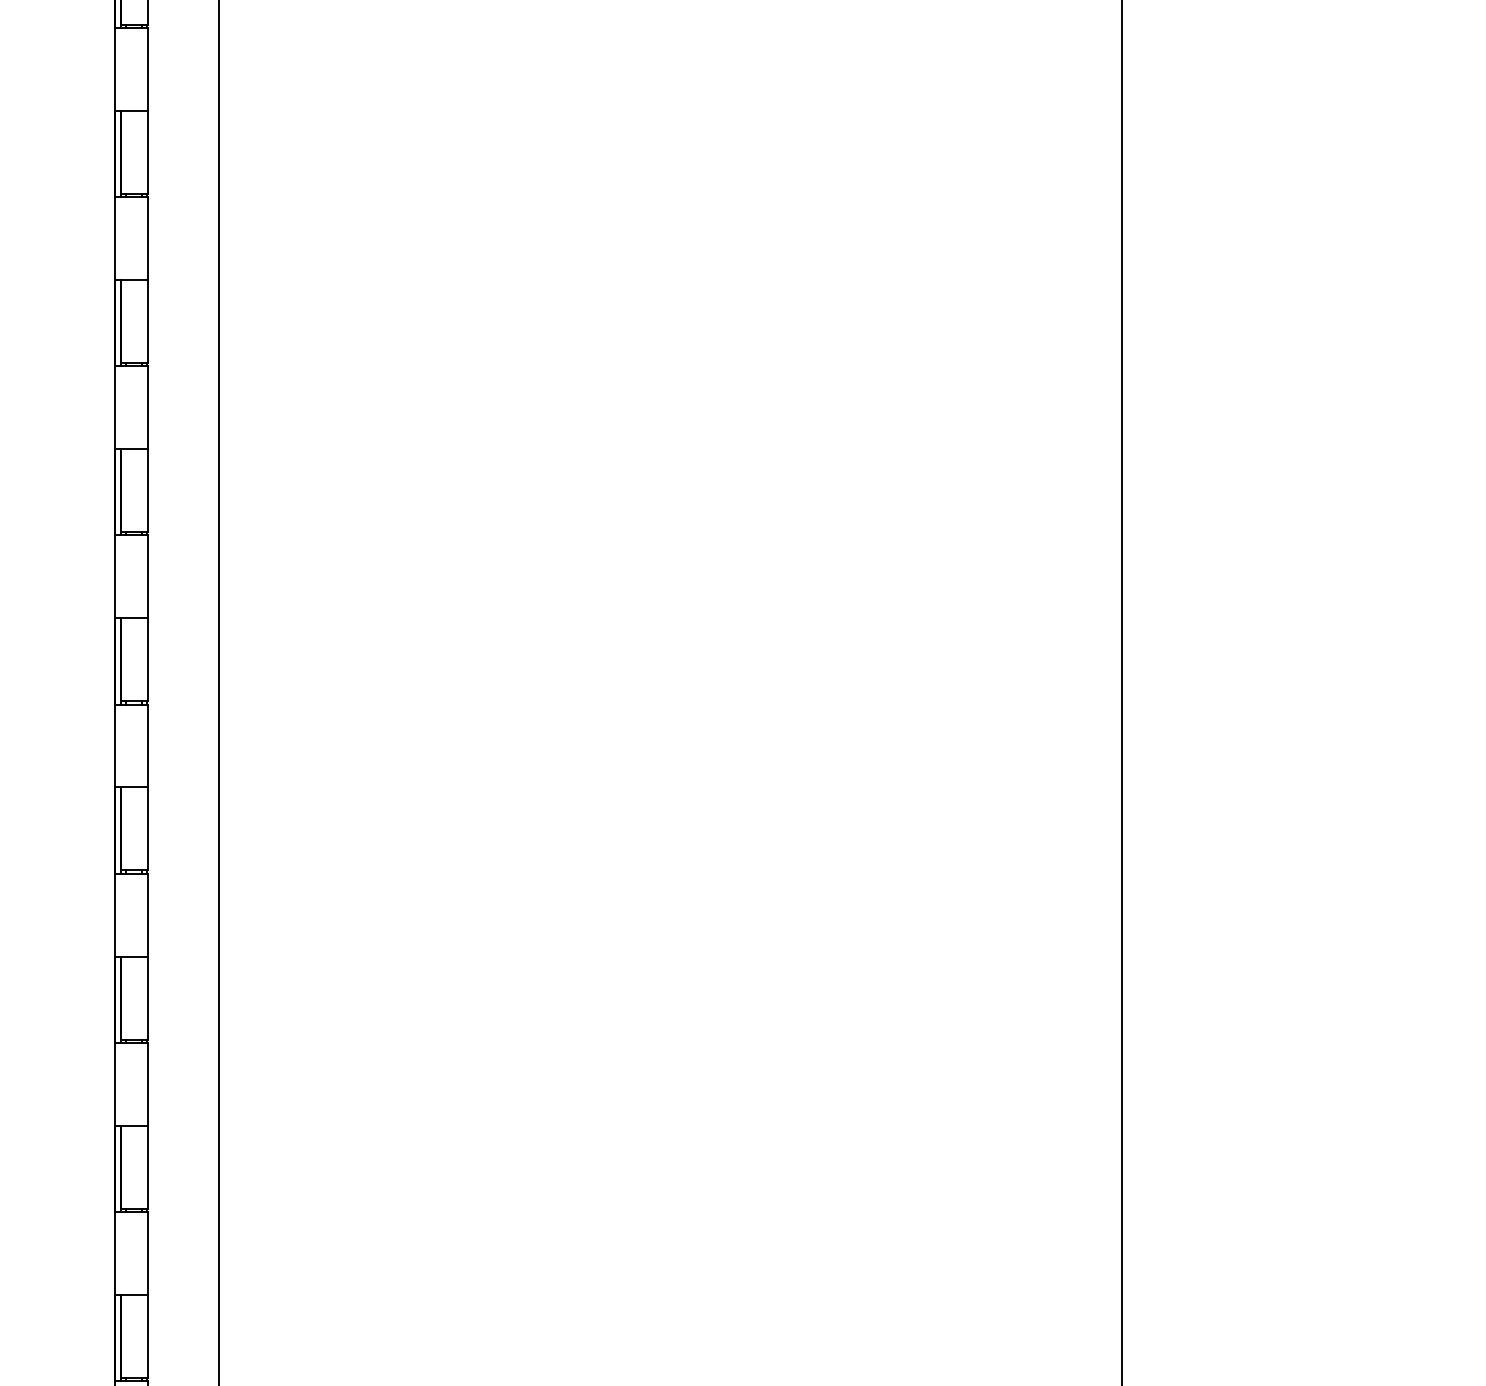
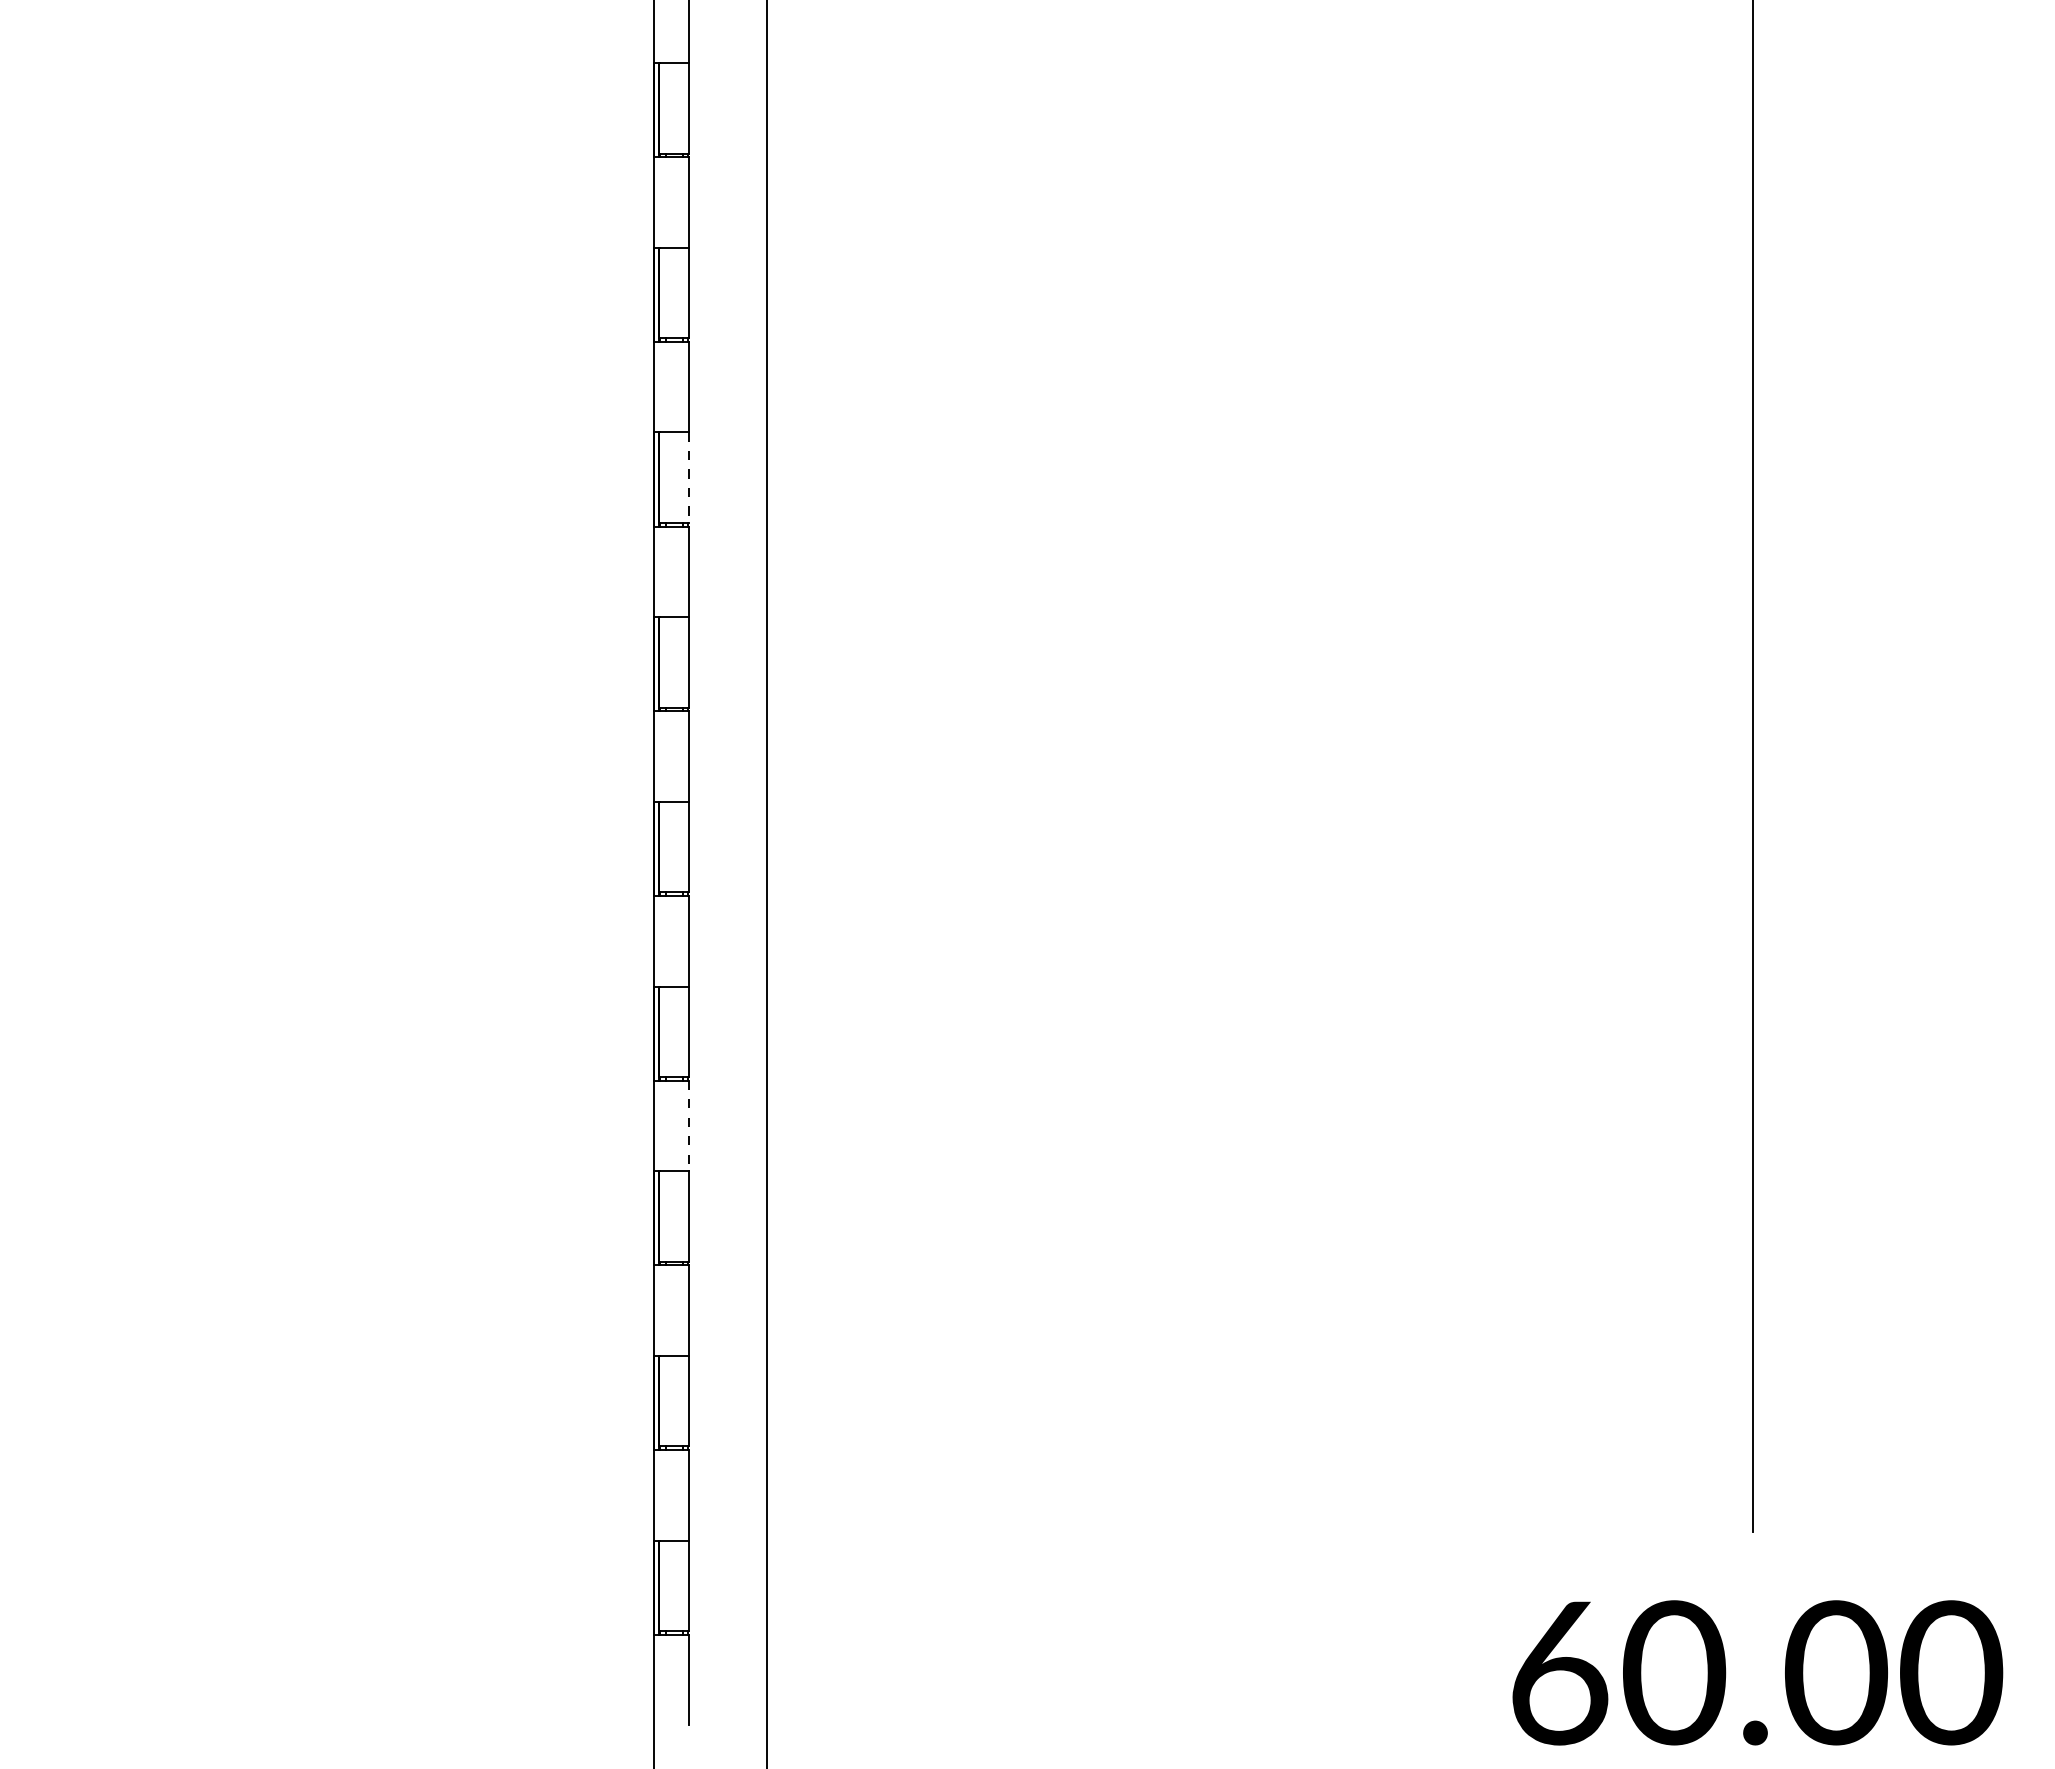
line: (148, 491) -> (689, 478), solid -> dashed
line: (148, 1084) -> (689, 1126), solid -> dashed

